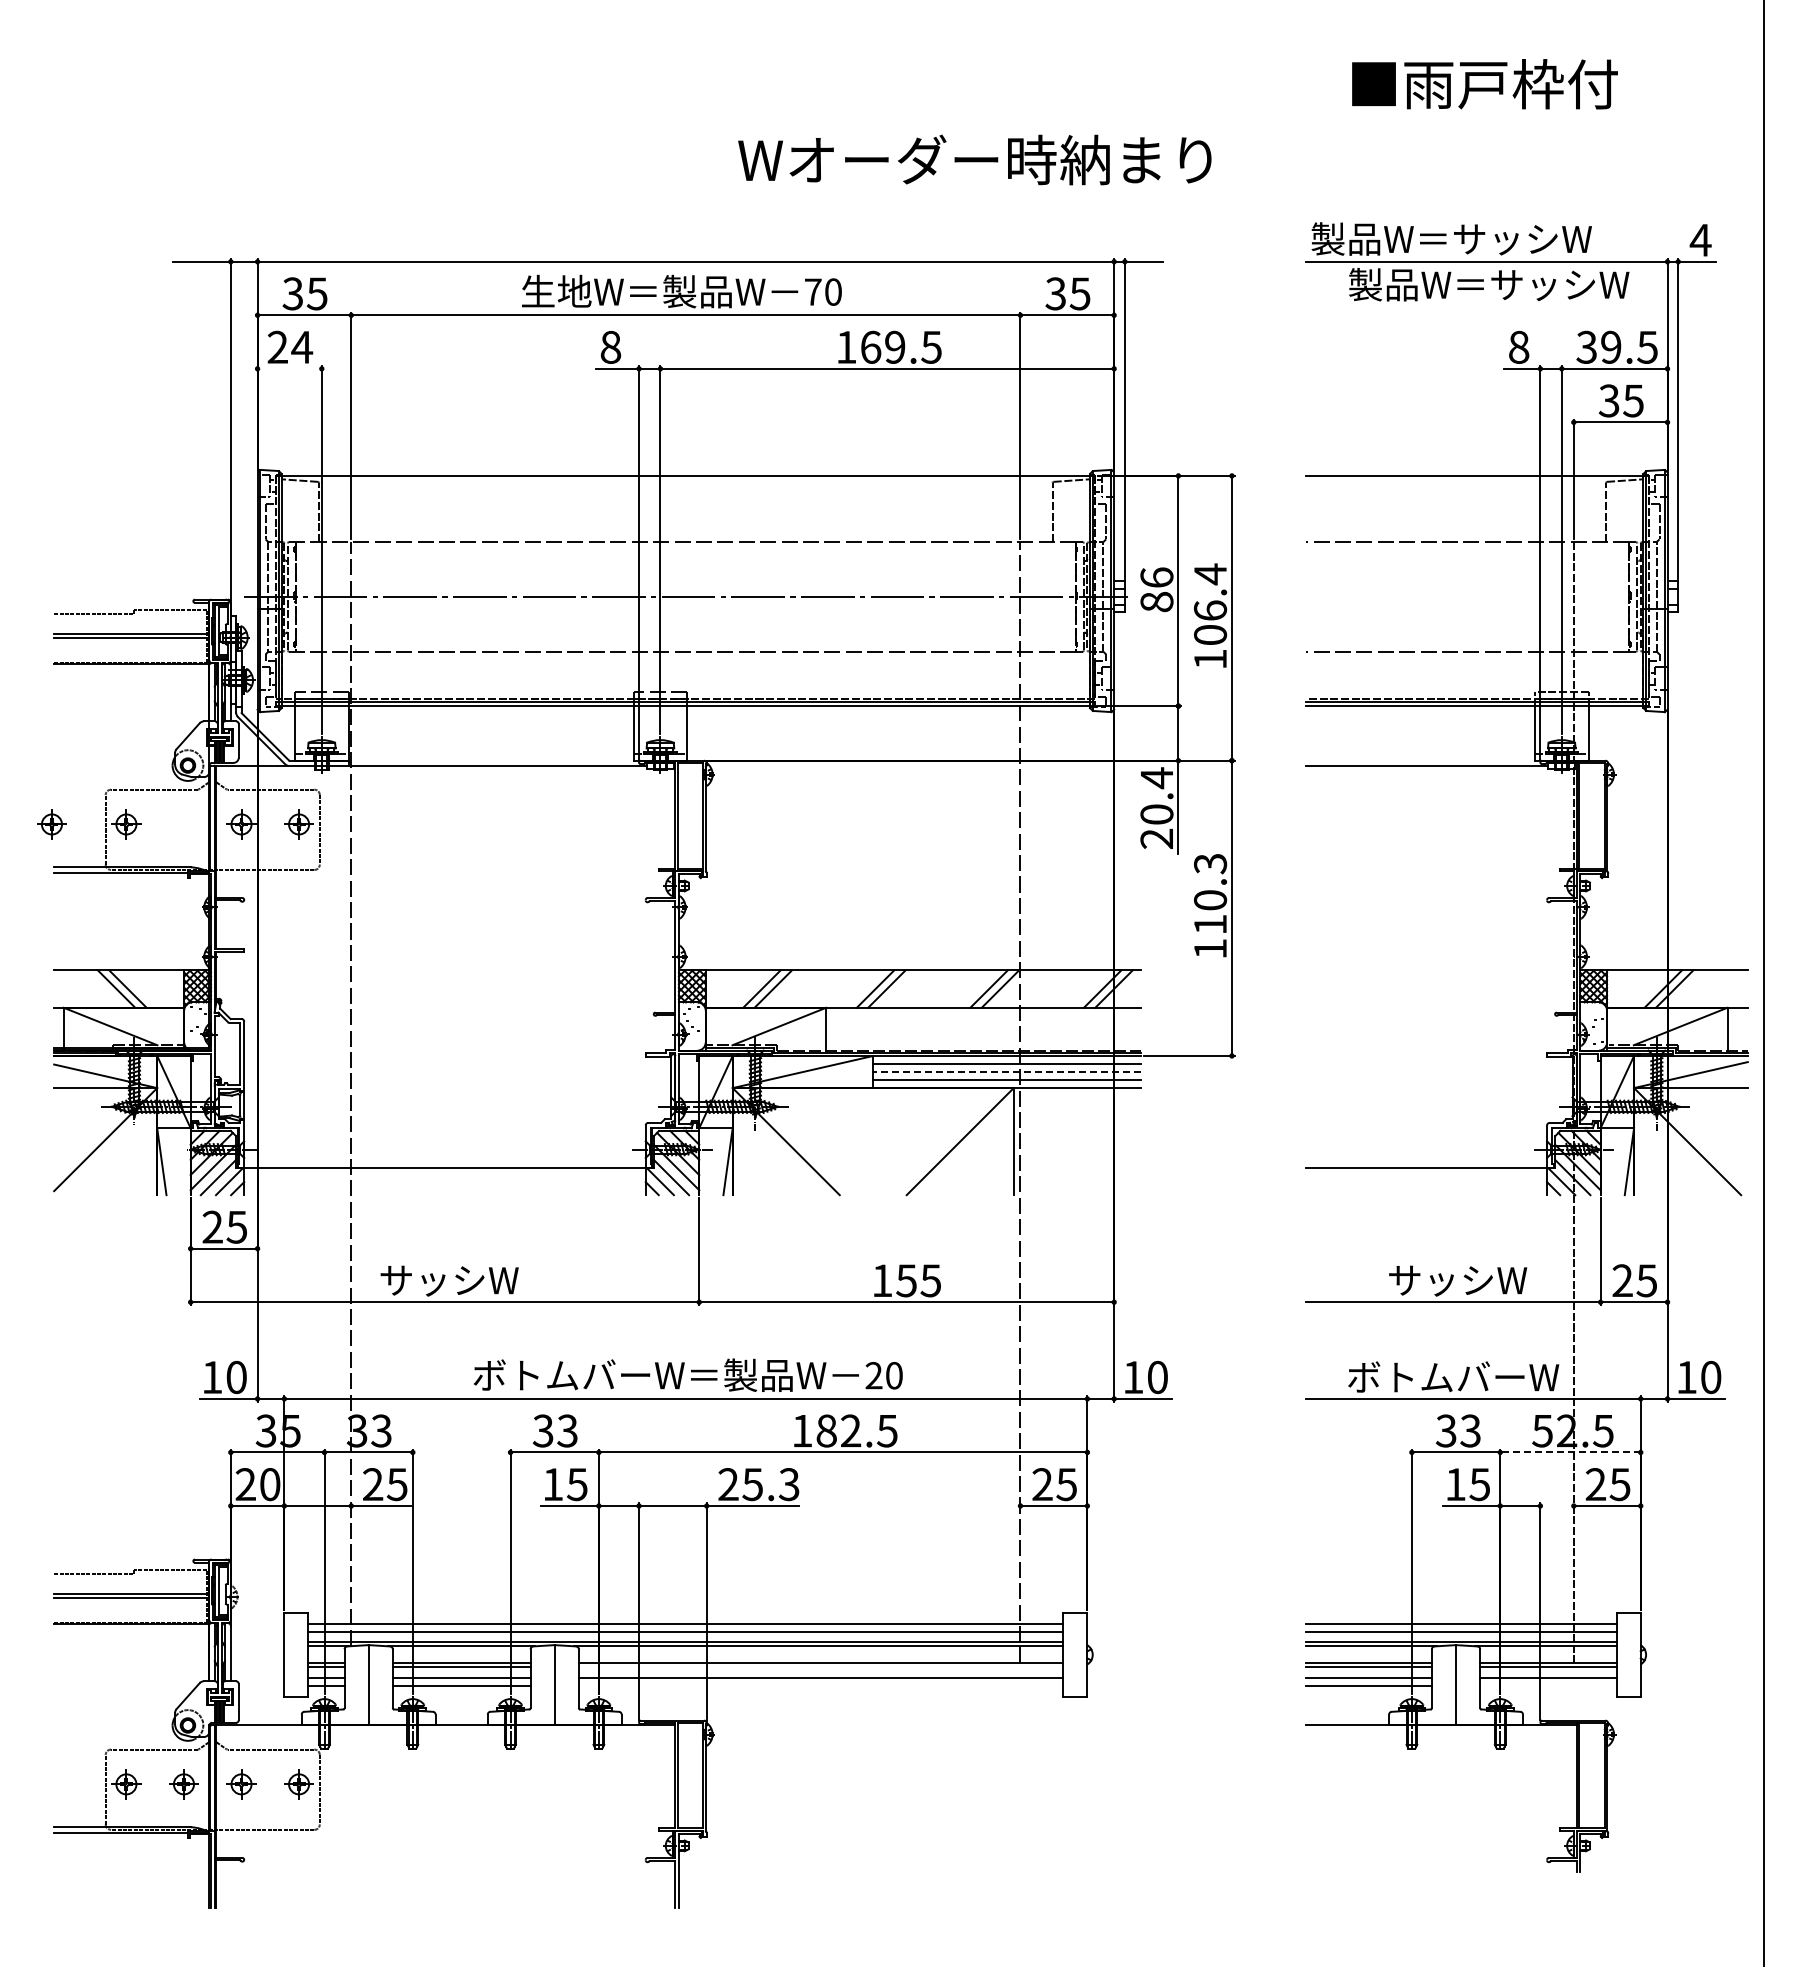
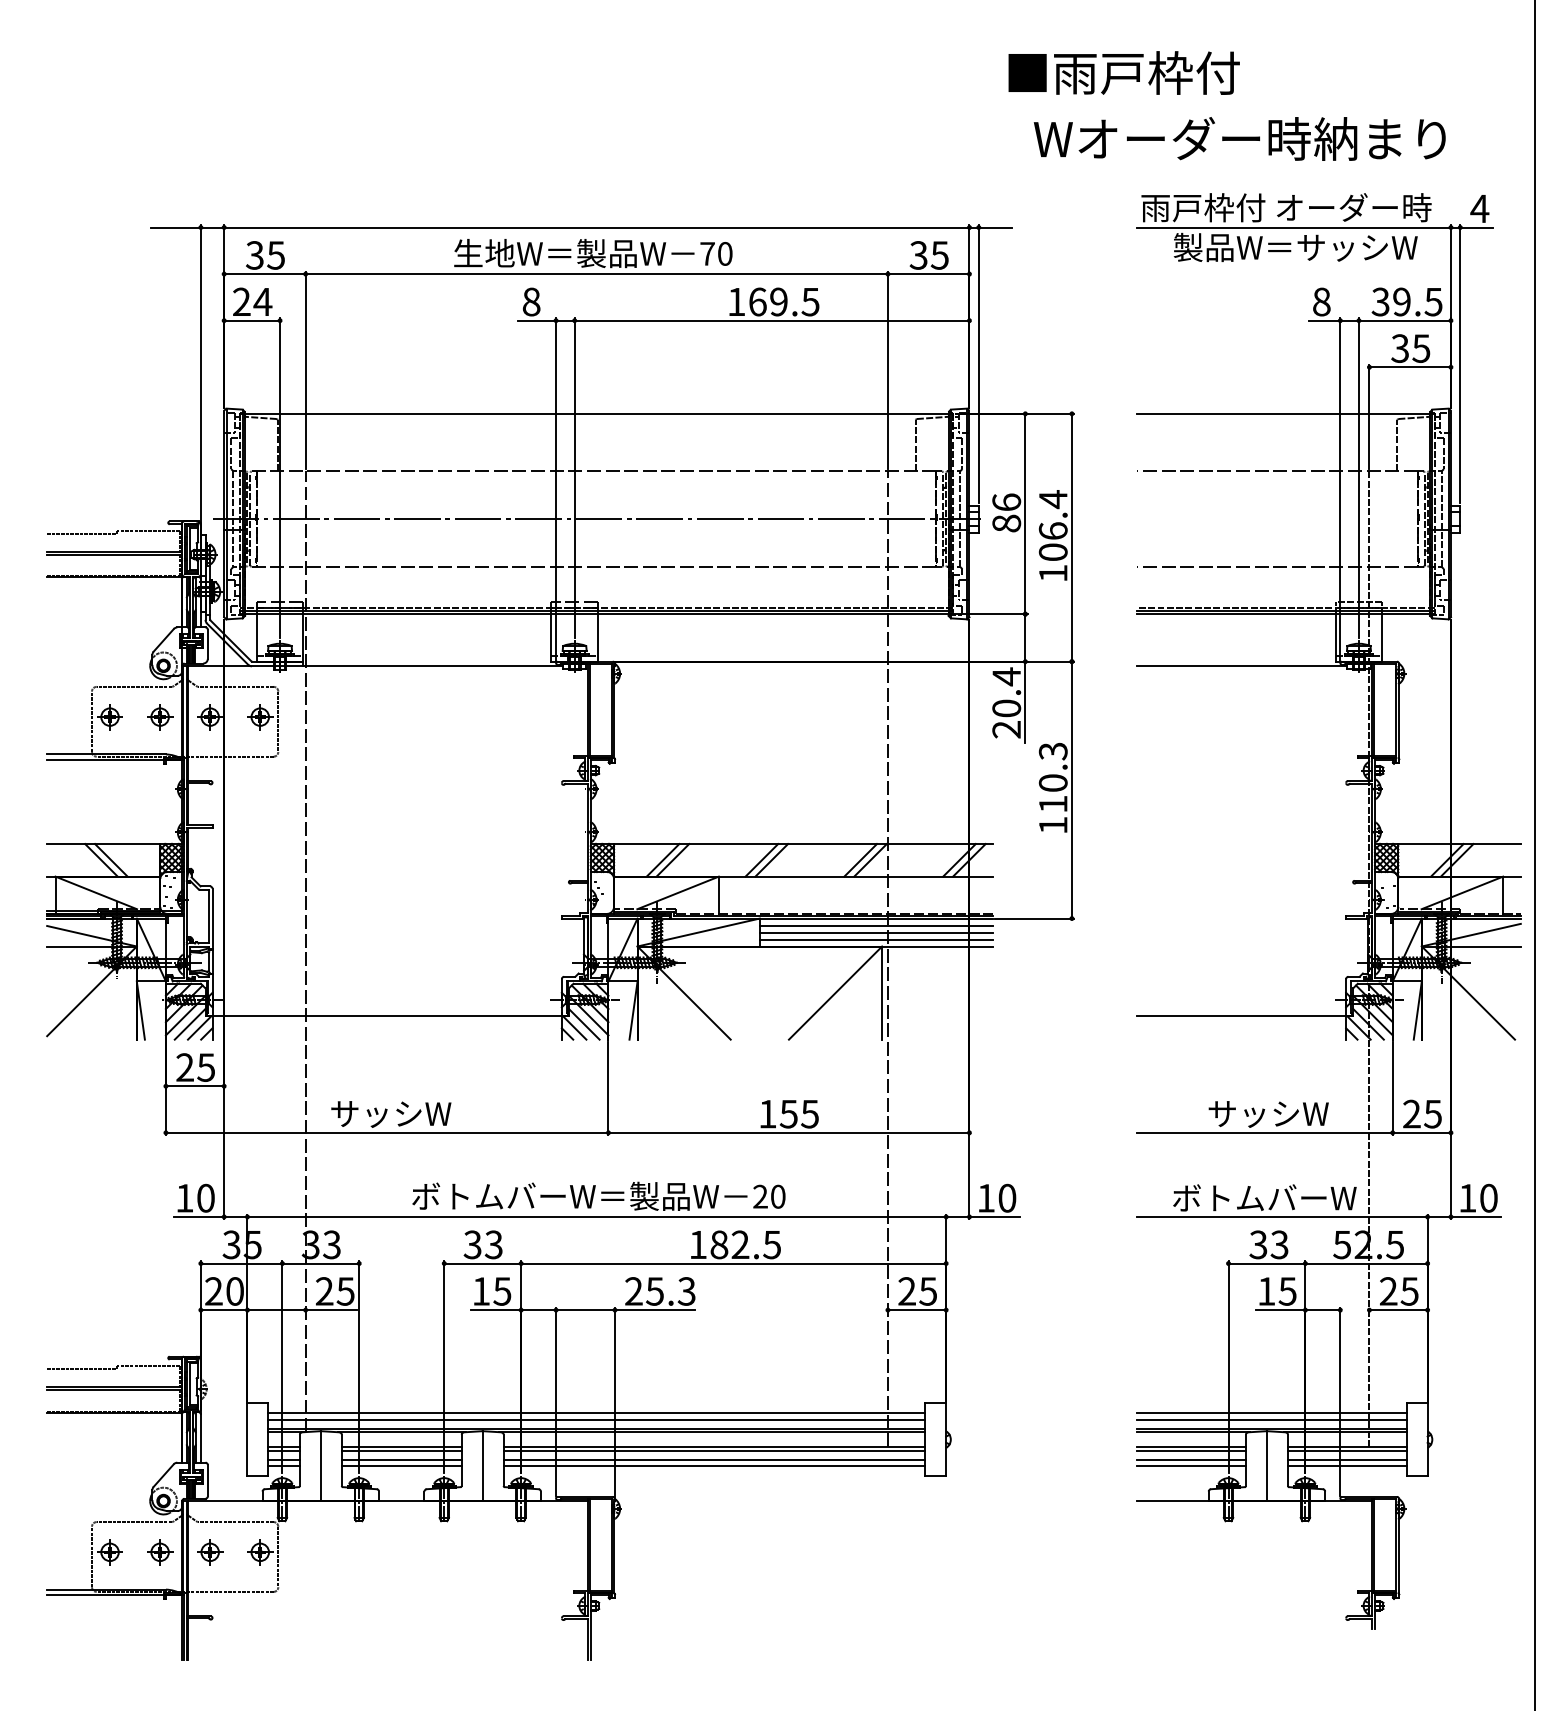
text: (1484, 84) -> (1123, 73), moved
text: (974, 159) -> (1239, 138), moved
text: (1478, 238) -> (1286, 207), 製品W＝サッシW -> 雨戸枠付 オーダー時
line: (289, 368) -> (251, 320), added
part: (51, 824) -> (159, 717), moved
line: (1007, 1072) -> (876, 932), dashed -> solid
line: (1570, 1452) -> (1366, 1263), dashed -> solid
line: (820, 1667) -> (713, 1450), added
line: (820, 1685) -> (713, 1466), added
line: (1548, 1685) -> (1347, 1466), added

